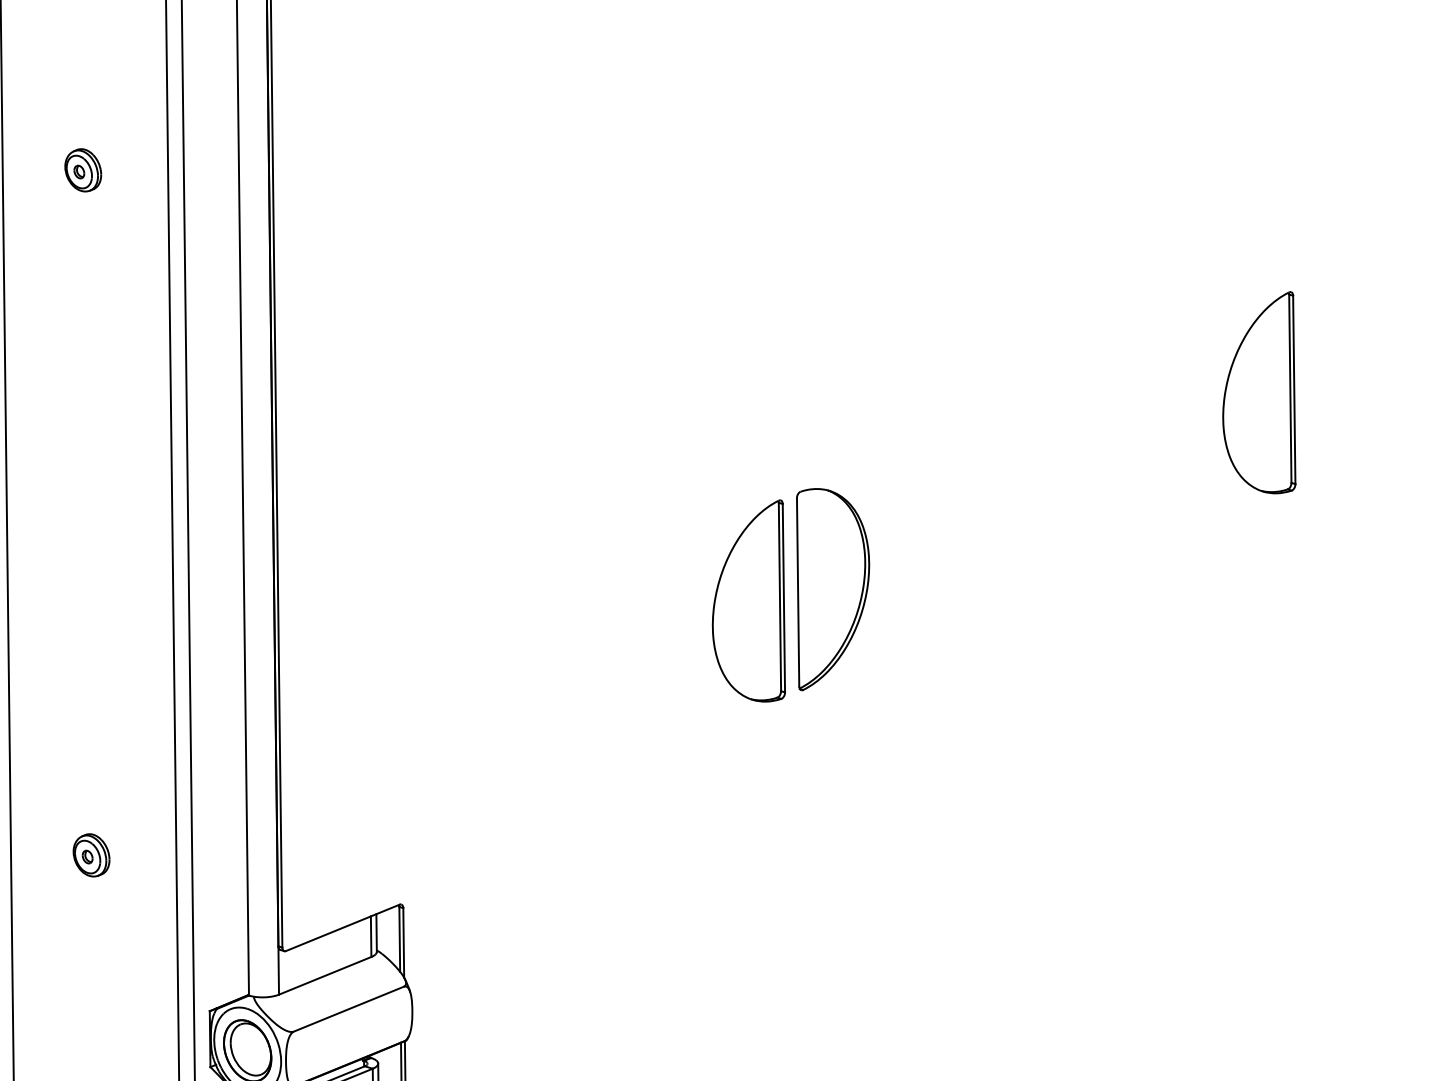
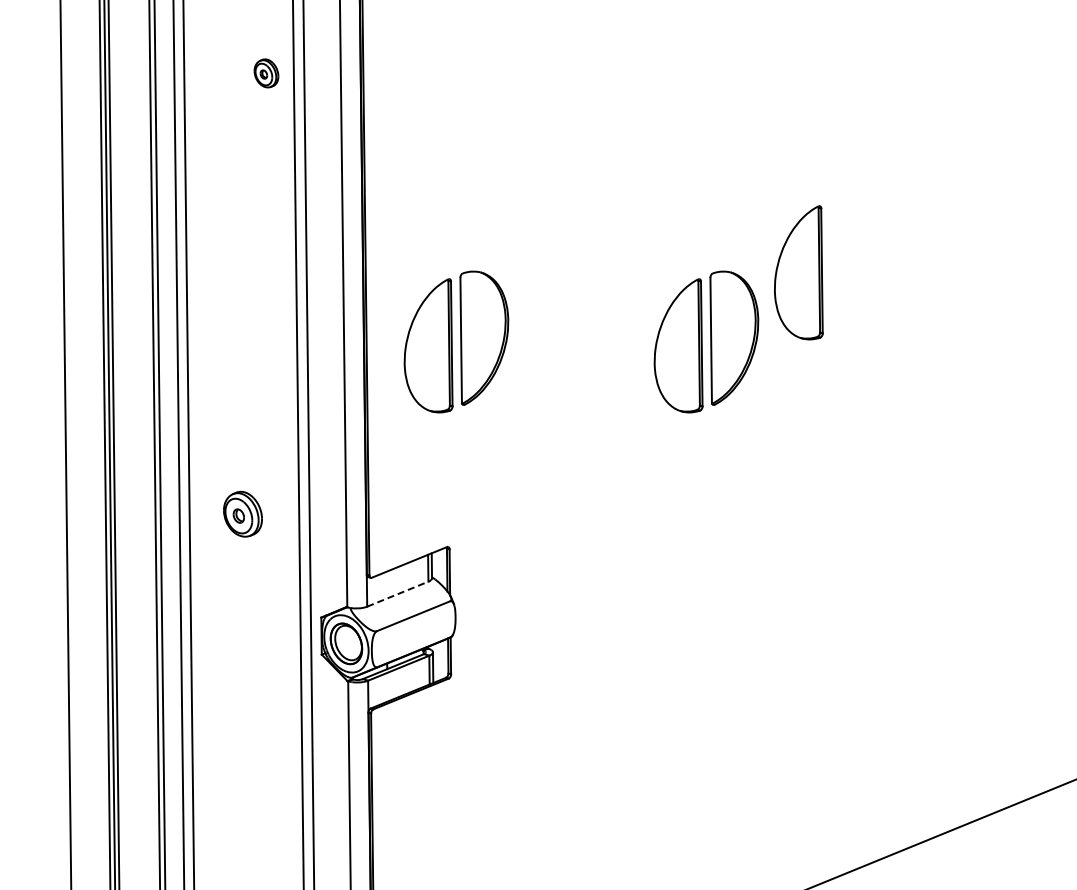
part: (83, 170) -> (266, 73), moved
part: (1258, 392) -> (798, 272), moved
part: (413, 594) -> (456, 341), added
part: (90, 855) -> (242, 514), size x1.6
line: (326, 974) -> (398, 593), solid -> dashed

